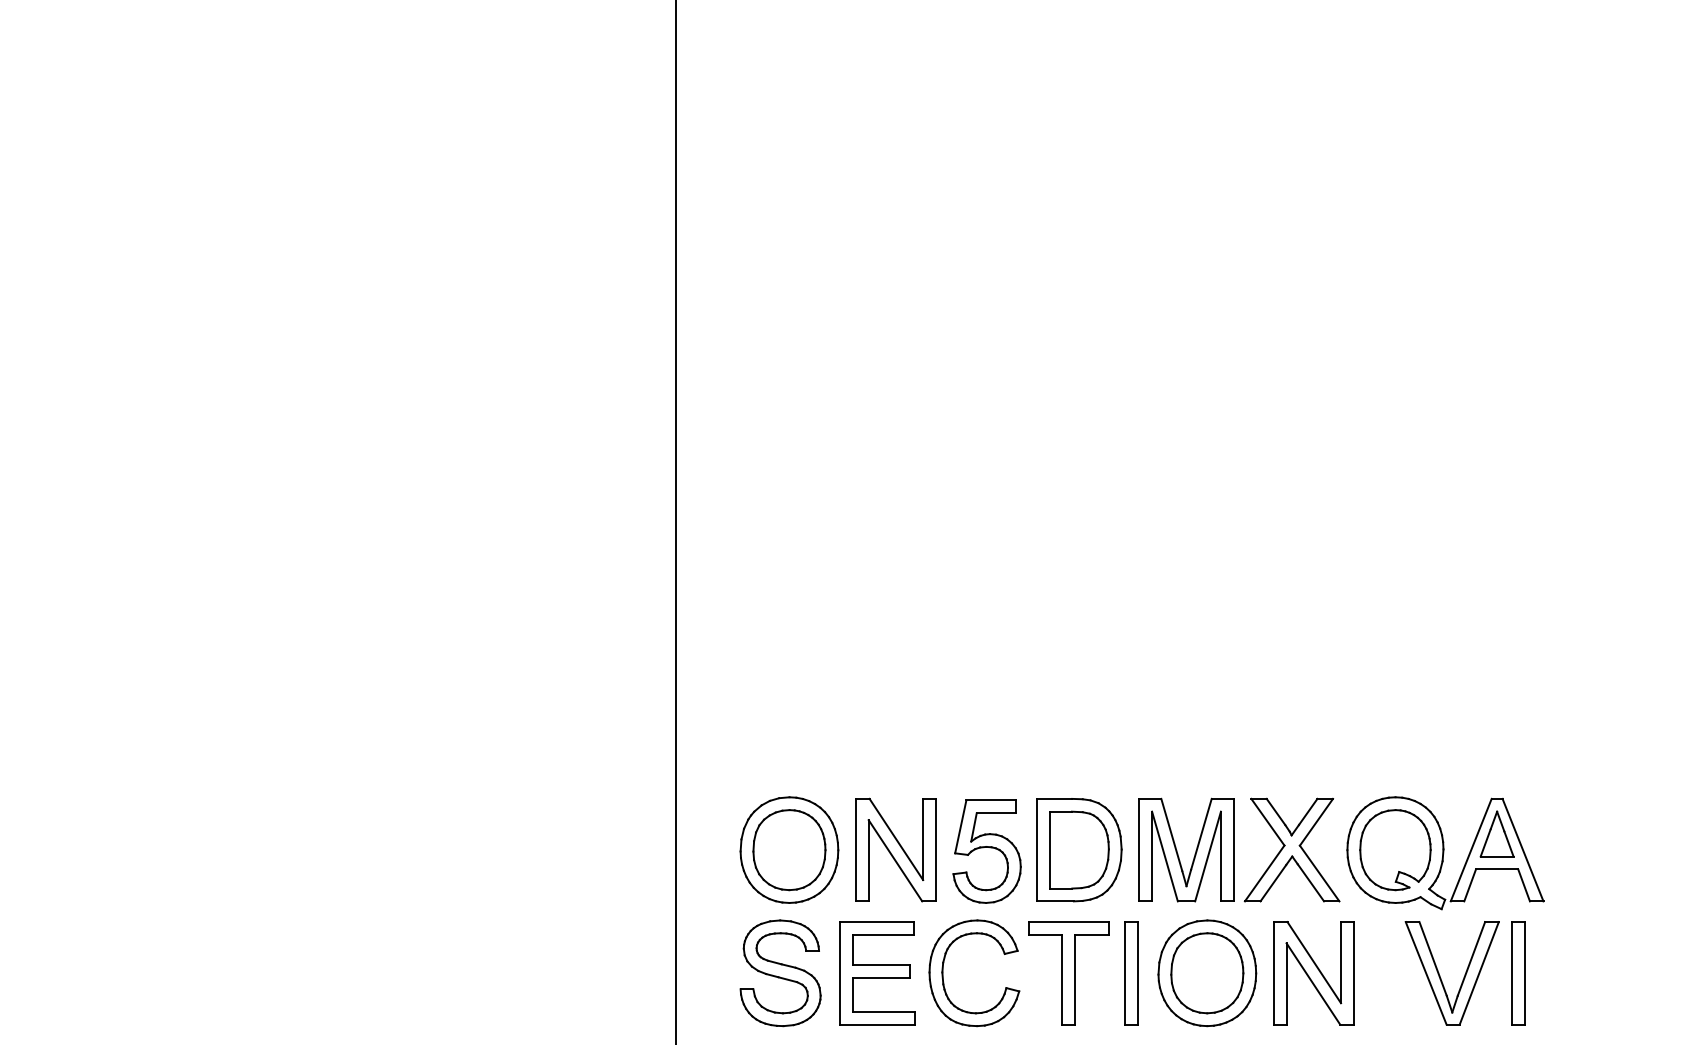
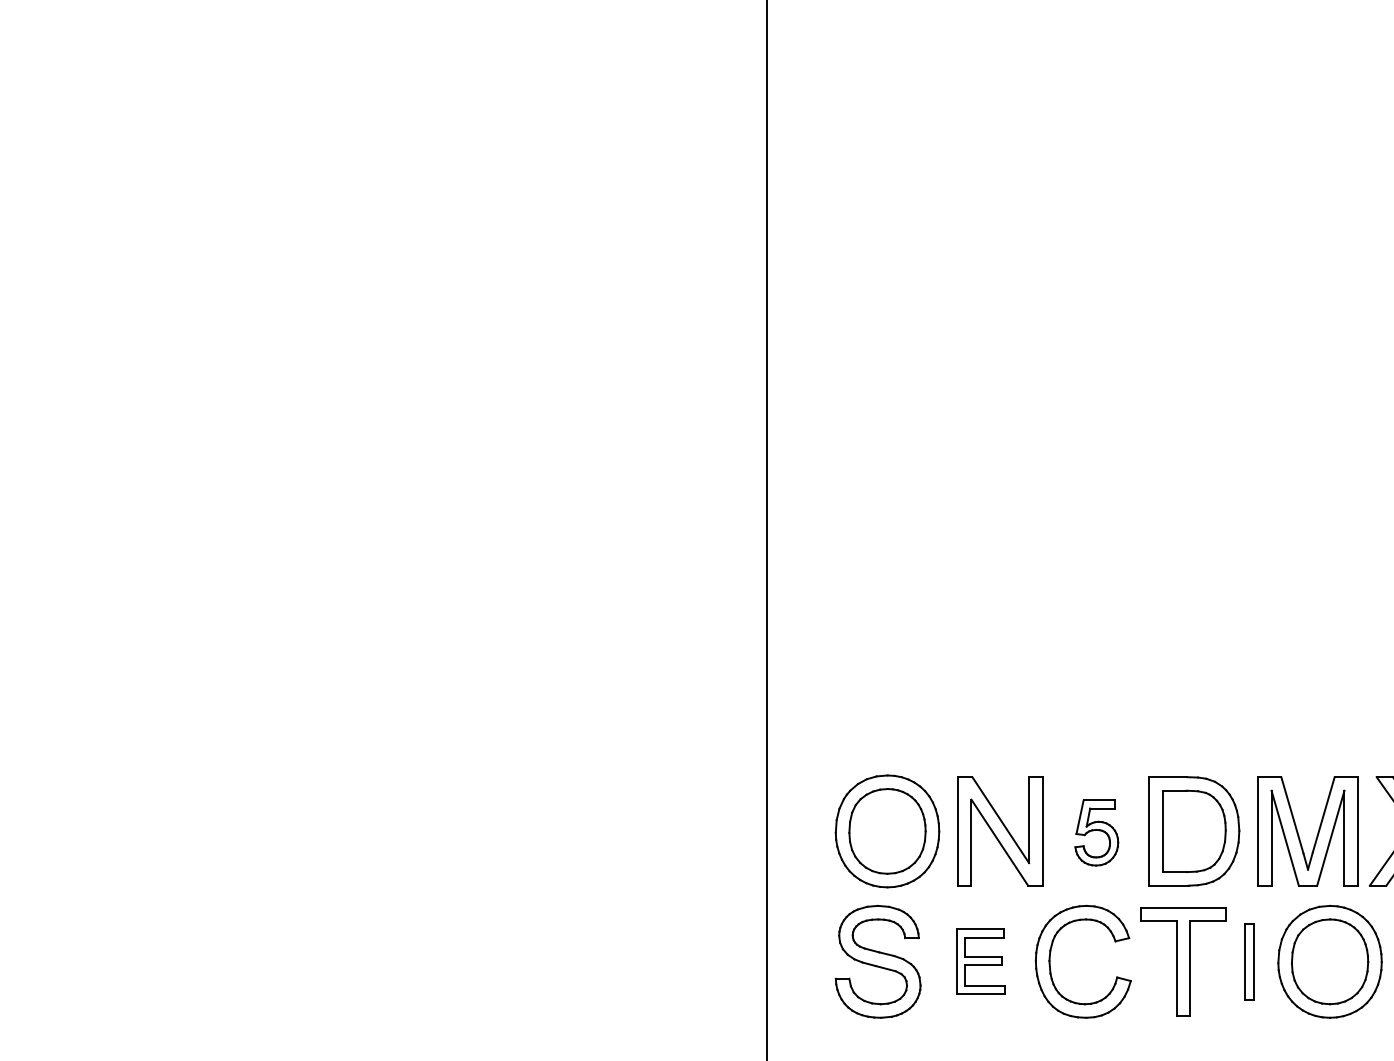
part: (986, 851) -> (1096, 832), size x0.6
part: (877, 973) -> (980, 962), size x0.6
part: (1131, 973) -> (1249, 962), size x0.7

